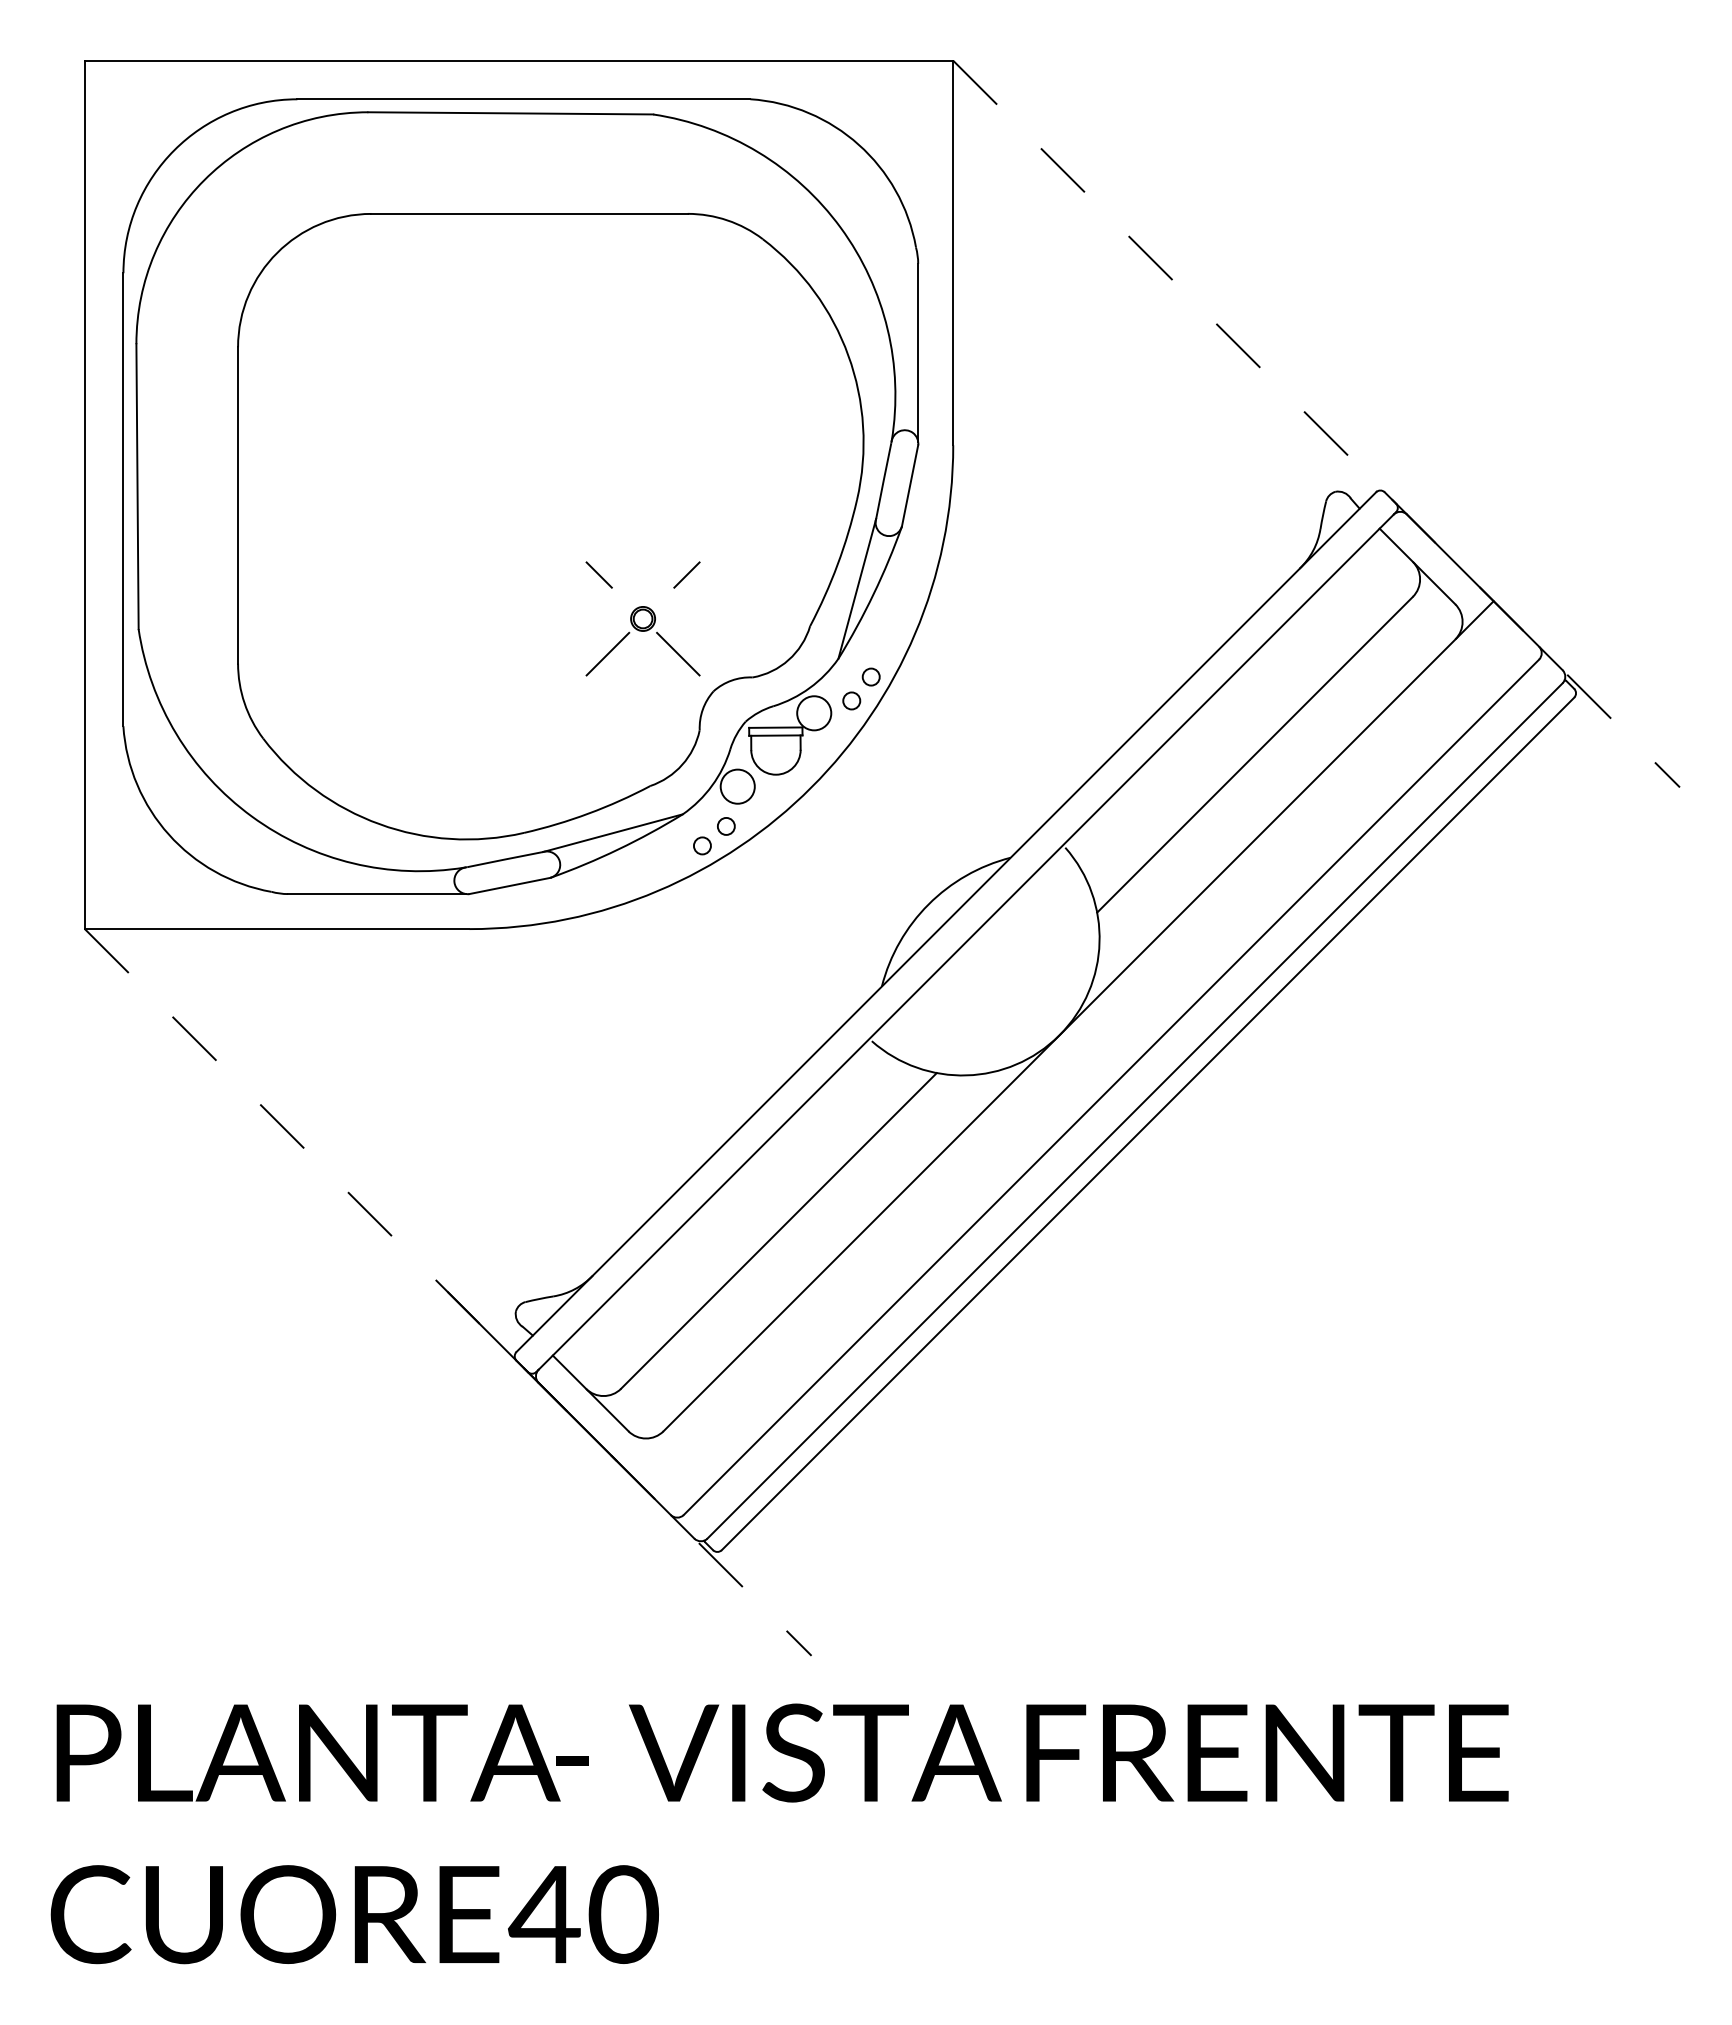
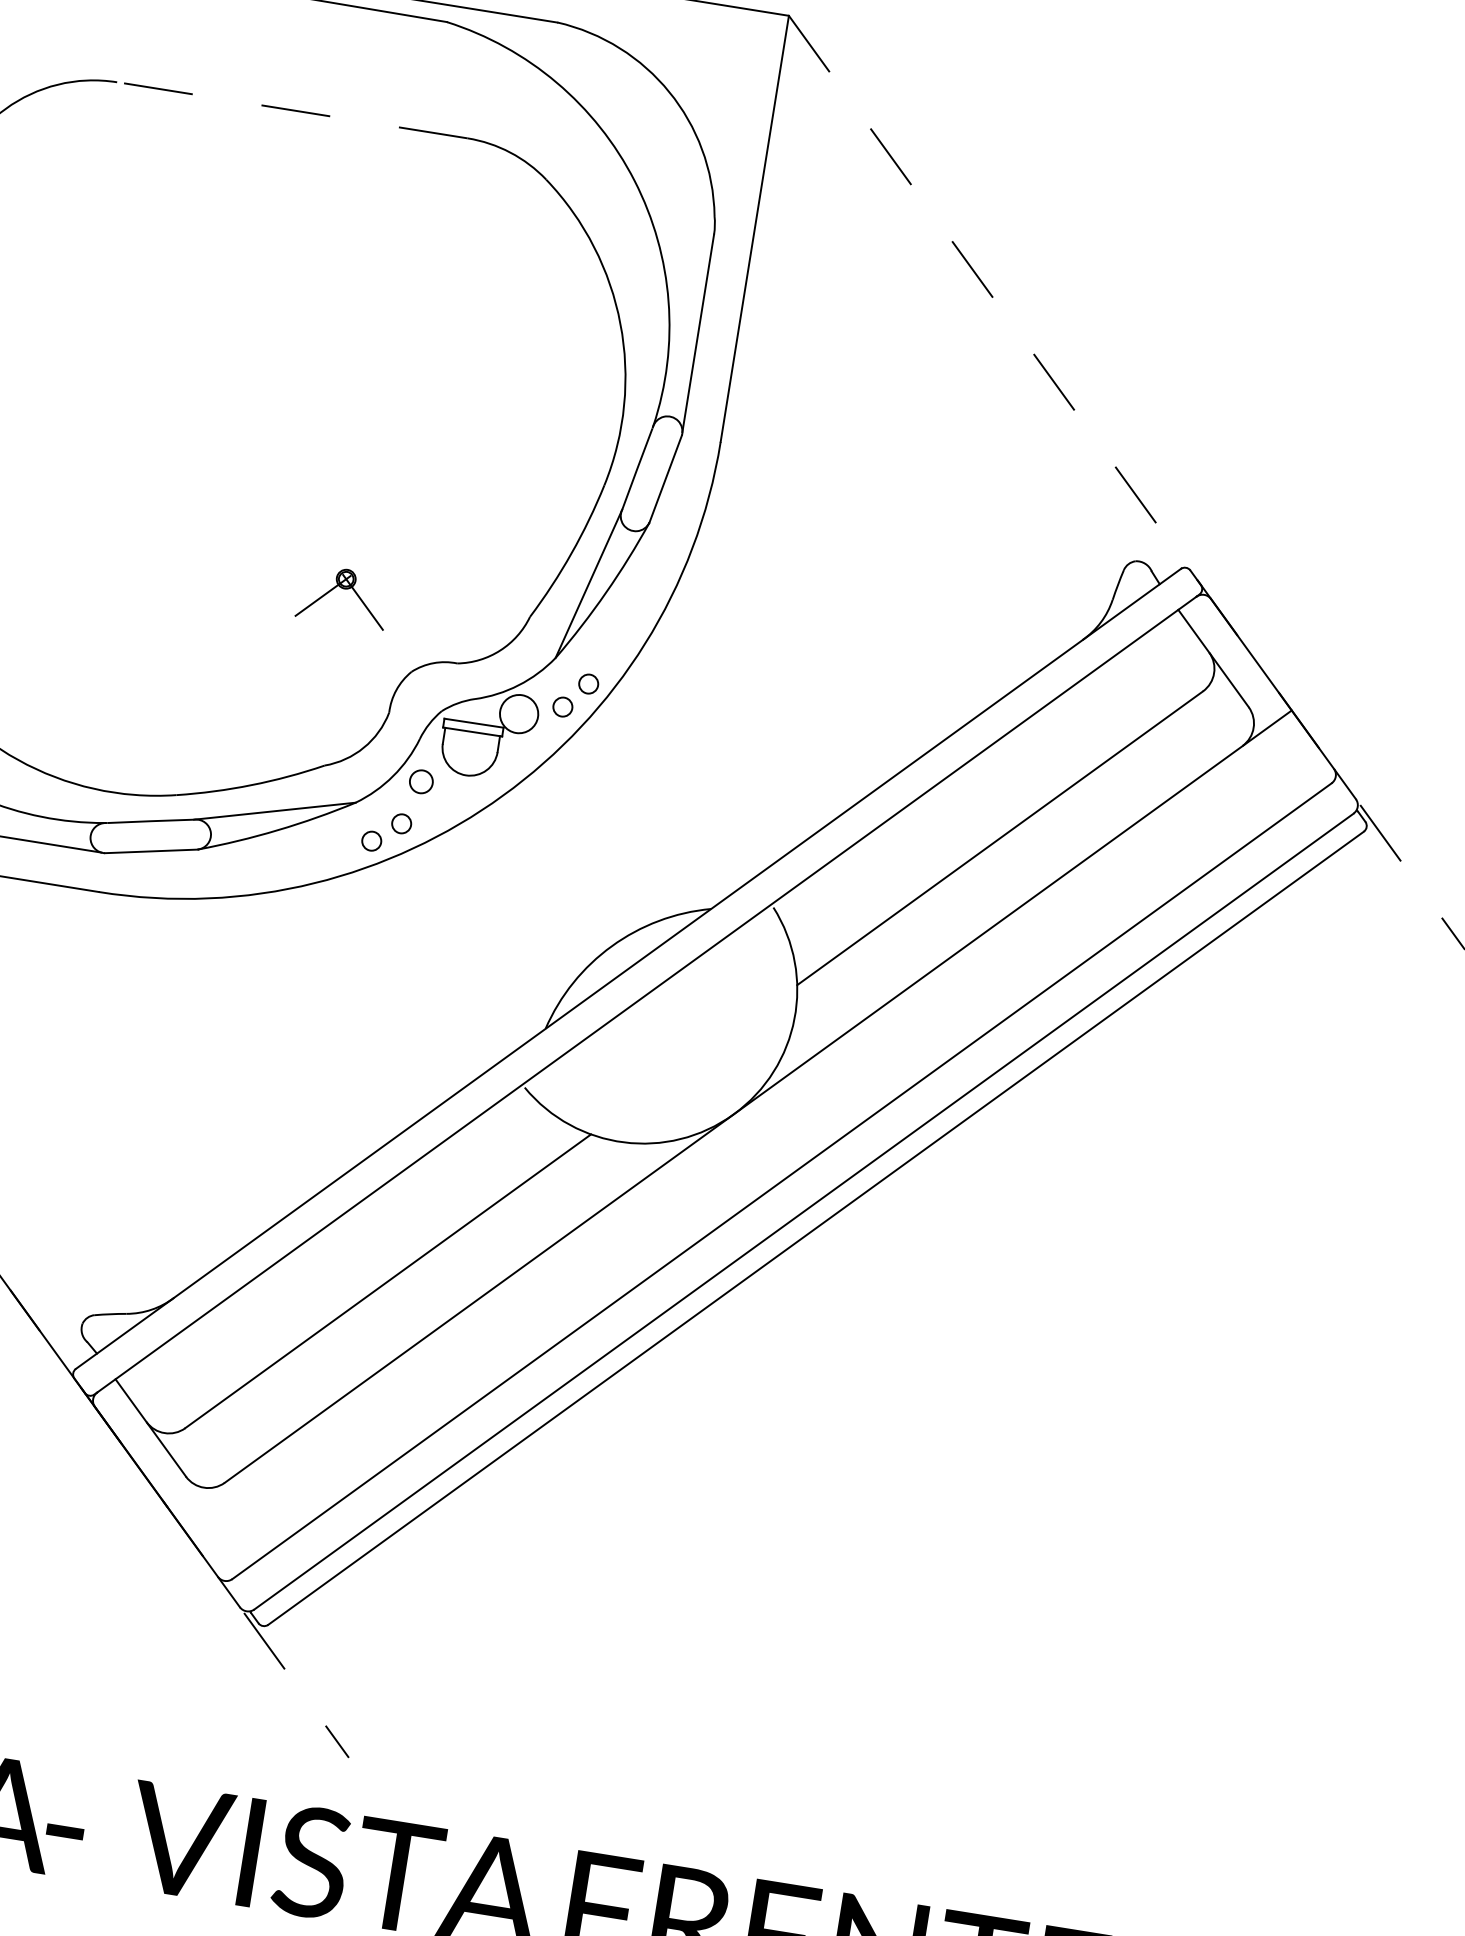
line: (529, 213) -> (292, 109), solid -> dashed
part: (642, 618) -> (345, 578), size x0.7
circle: (737, 786) -> (421, 781), size x0.6

